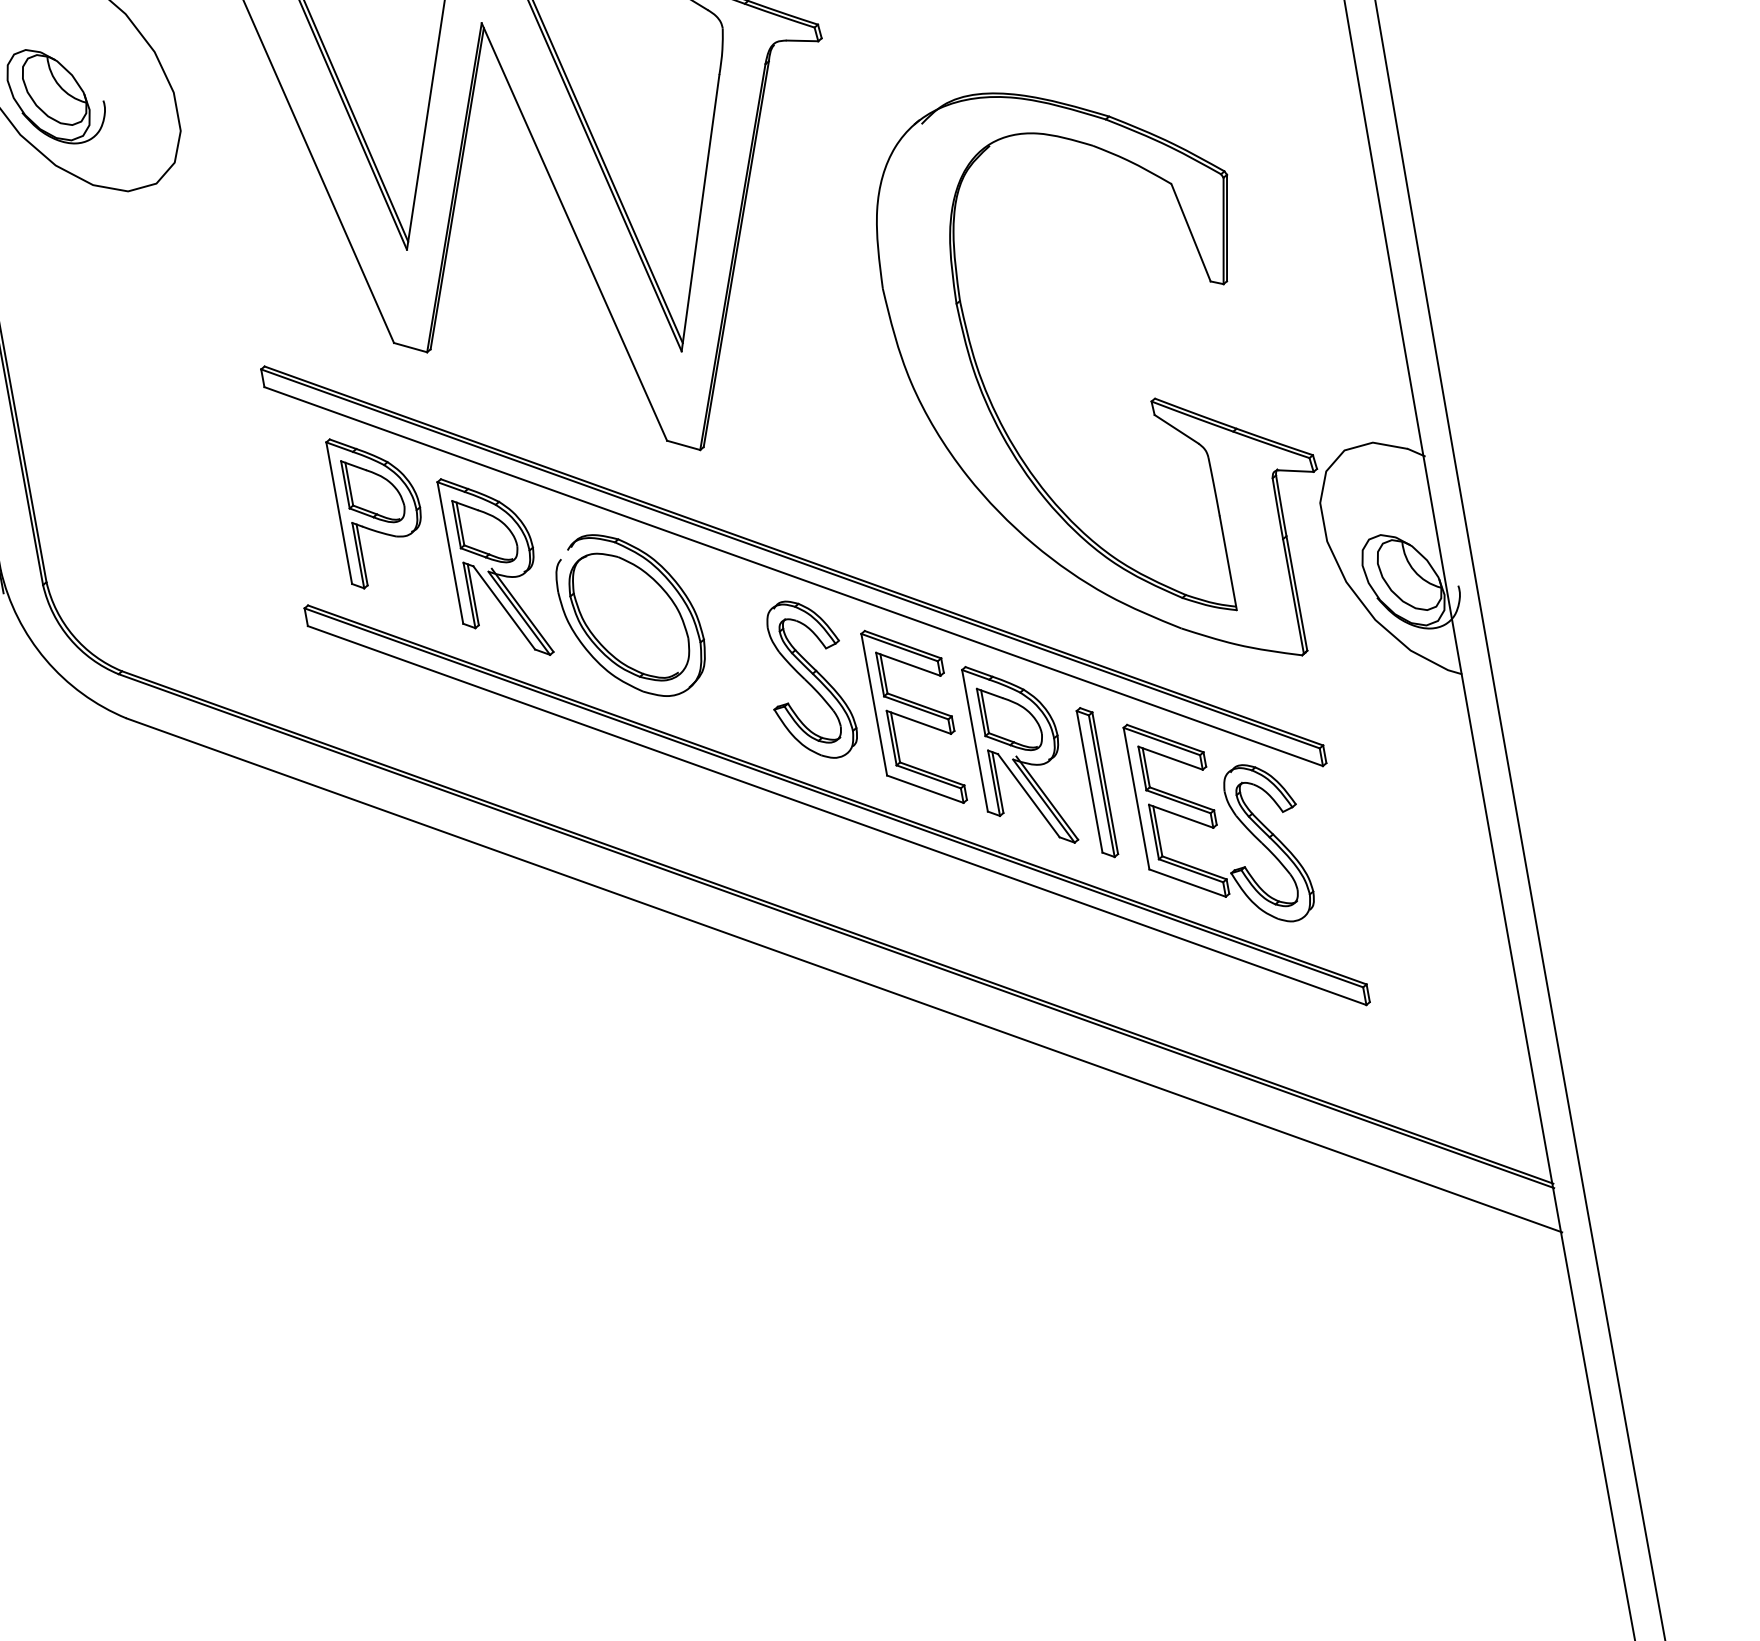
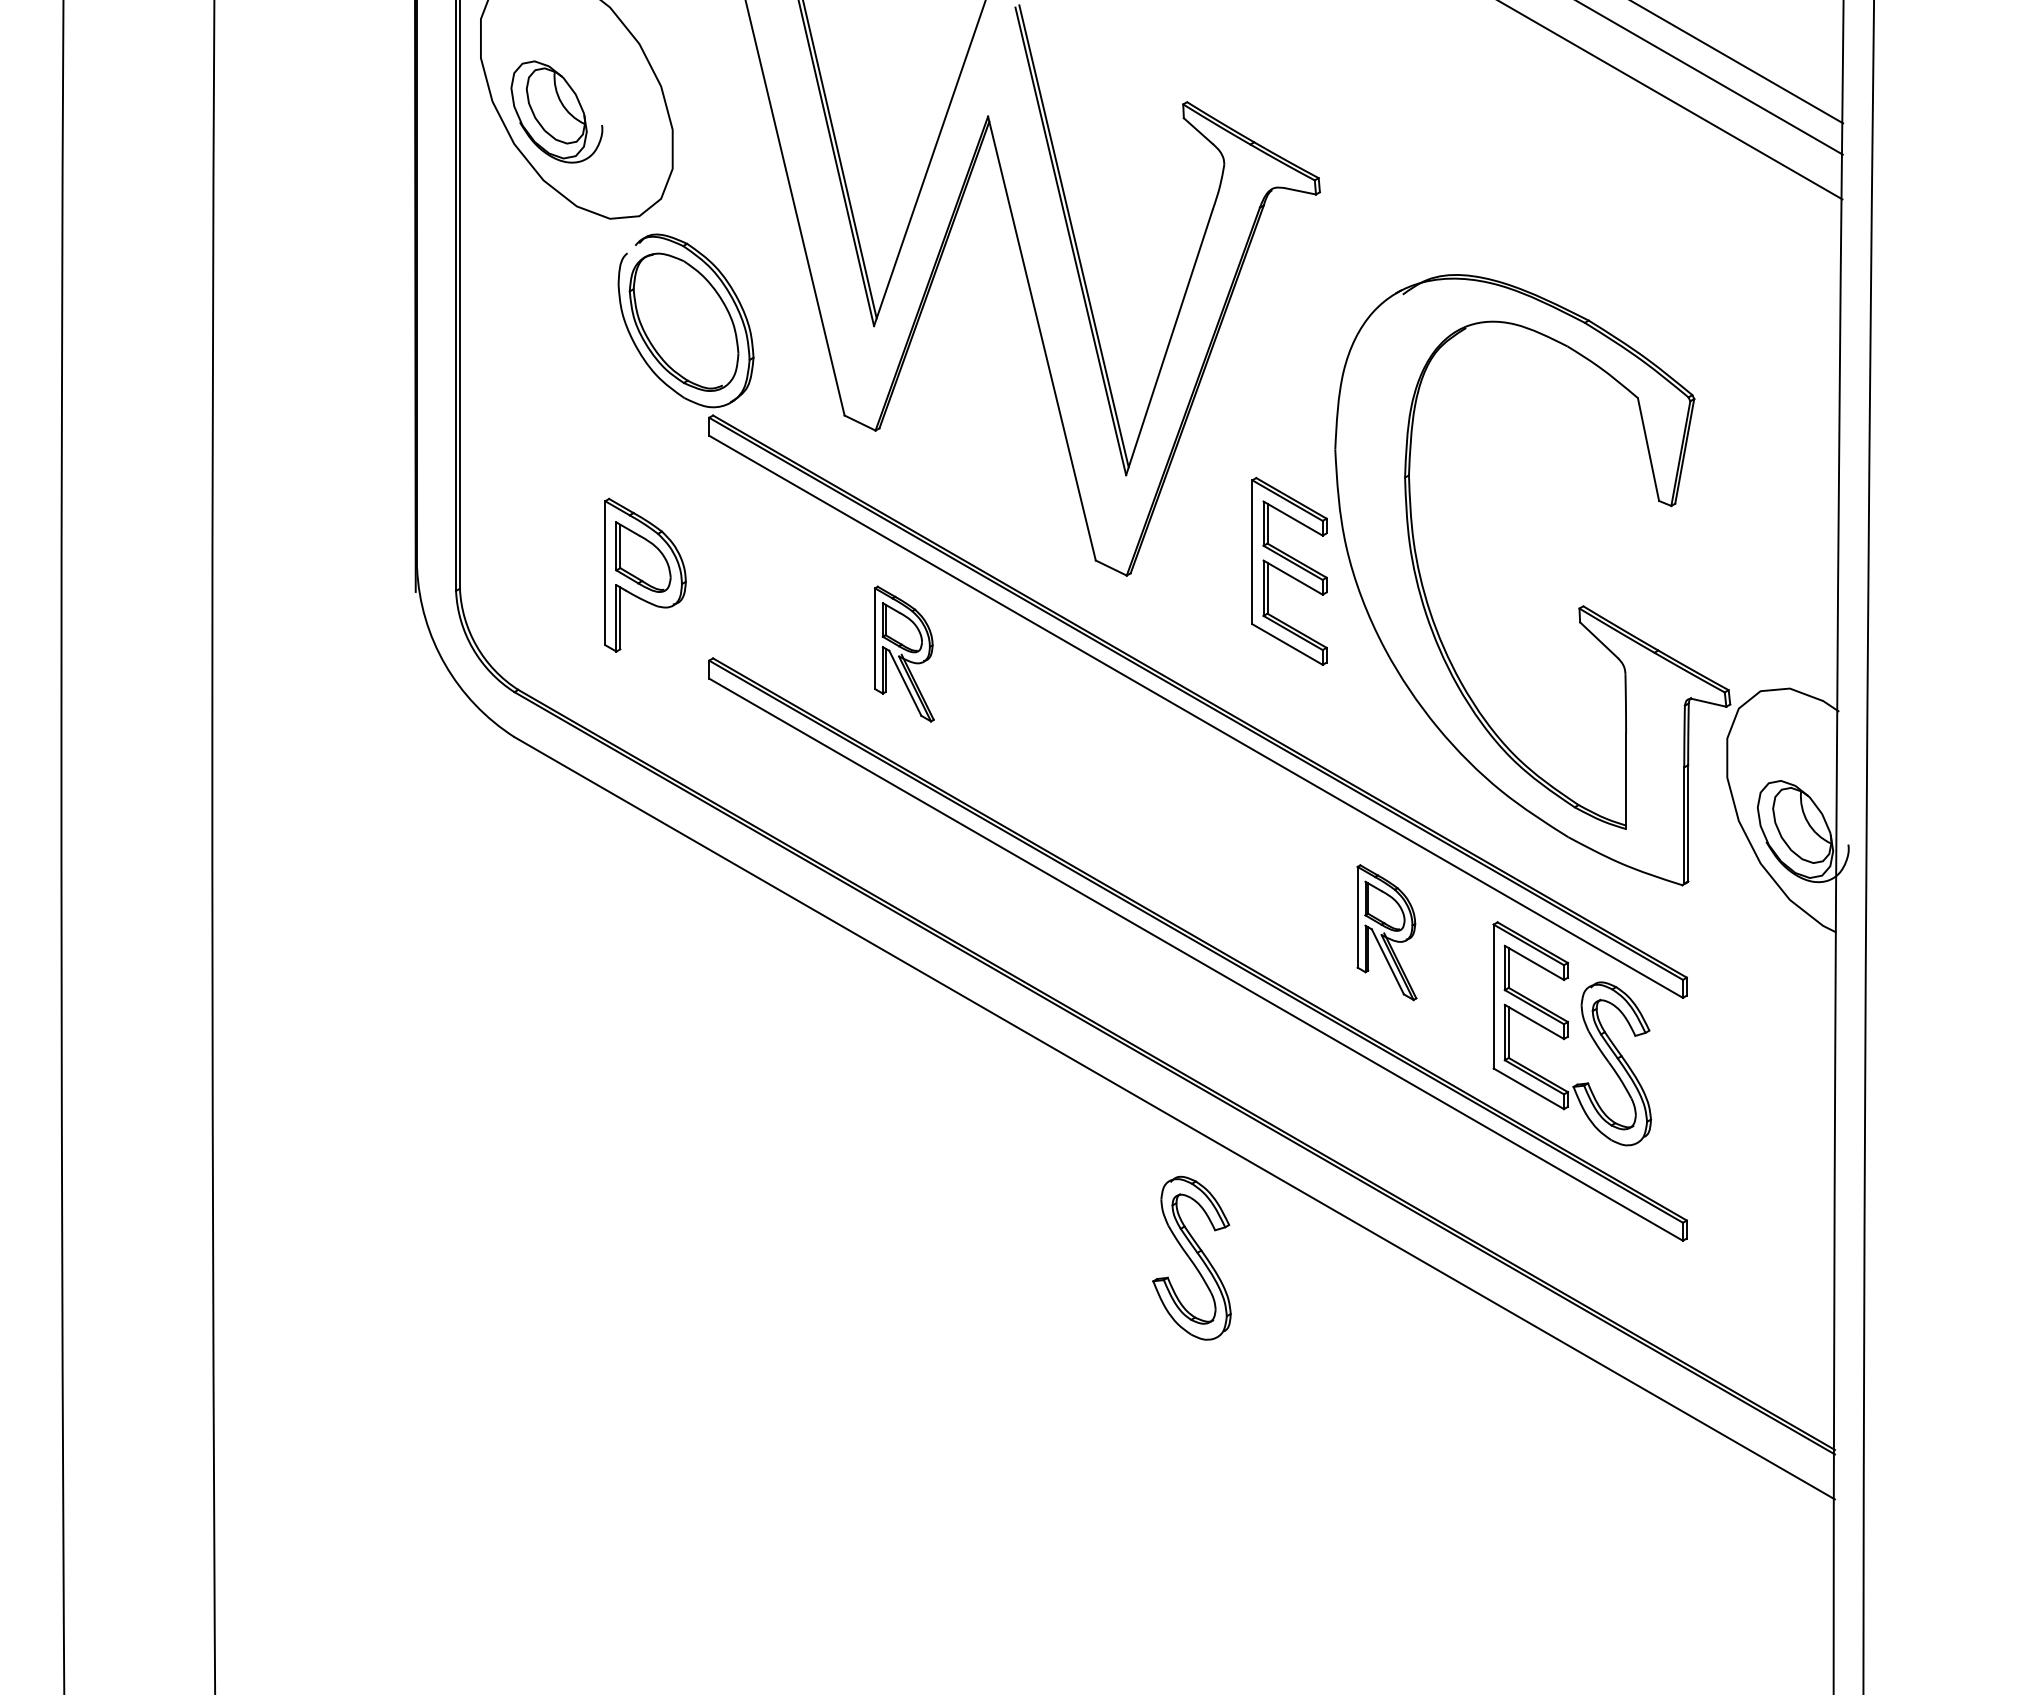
part: (379, 507) -> (645, 574), moved
part: (495, 566) -> (904, 653), size x0.7
part: (630, 615) -> (685, 320), moved
part: (807, 679) -> (1191, 1257), moved
part: (914, 717) -> (1289, 571), moved
part: (1019, 754) -> (1386, 932), size x0.7
part: (1096, 782) -> (1457, 973), removed

